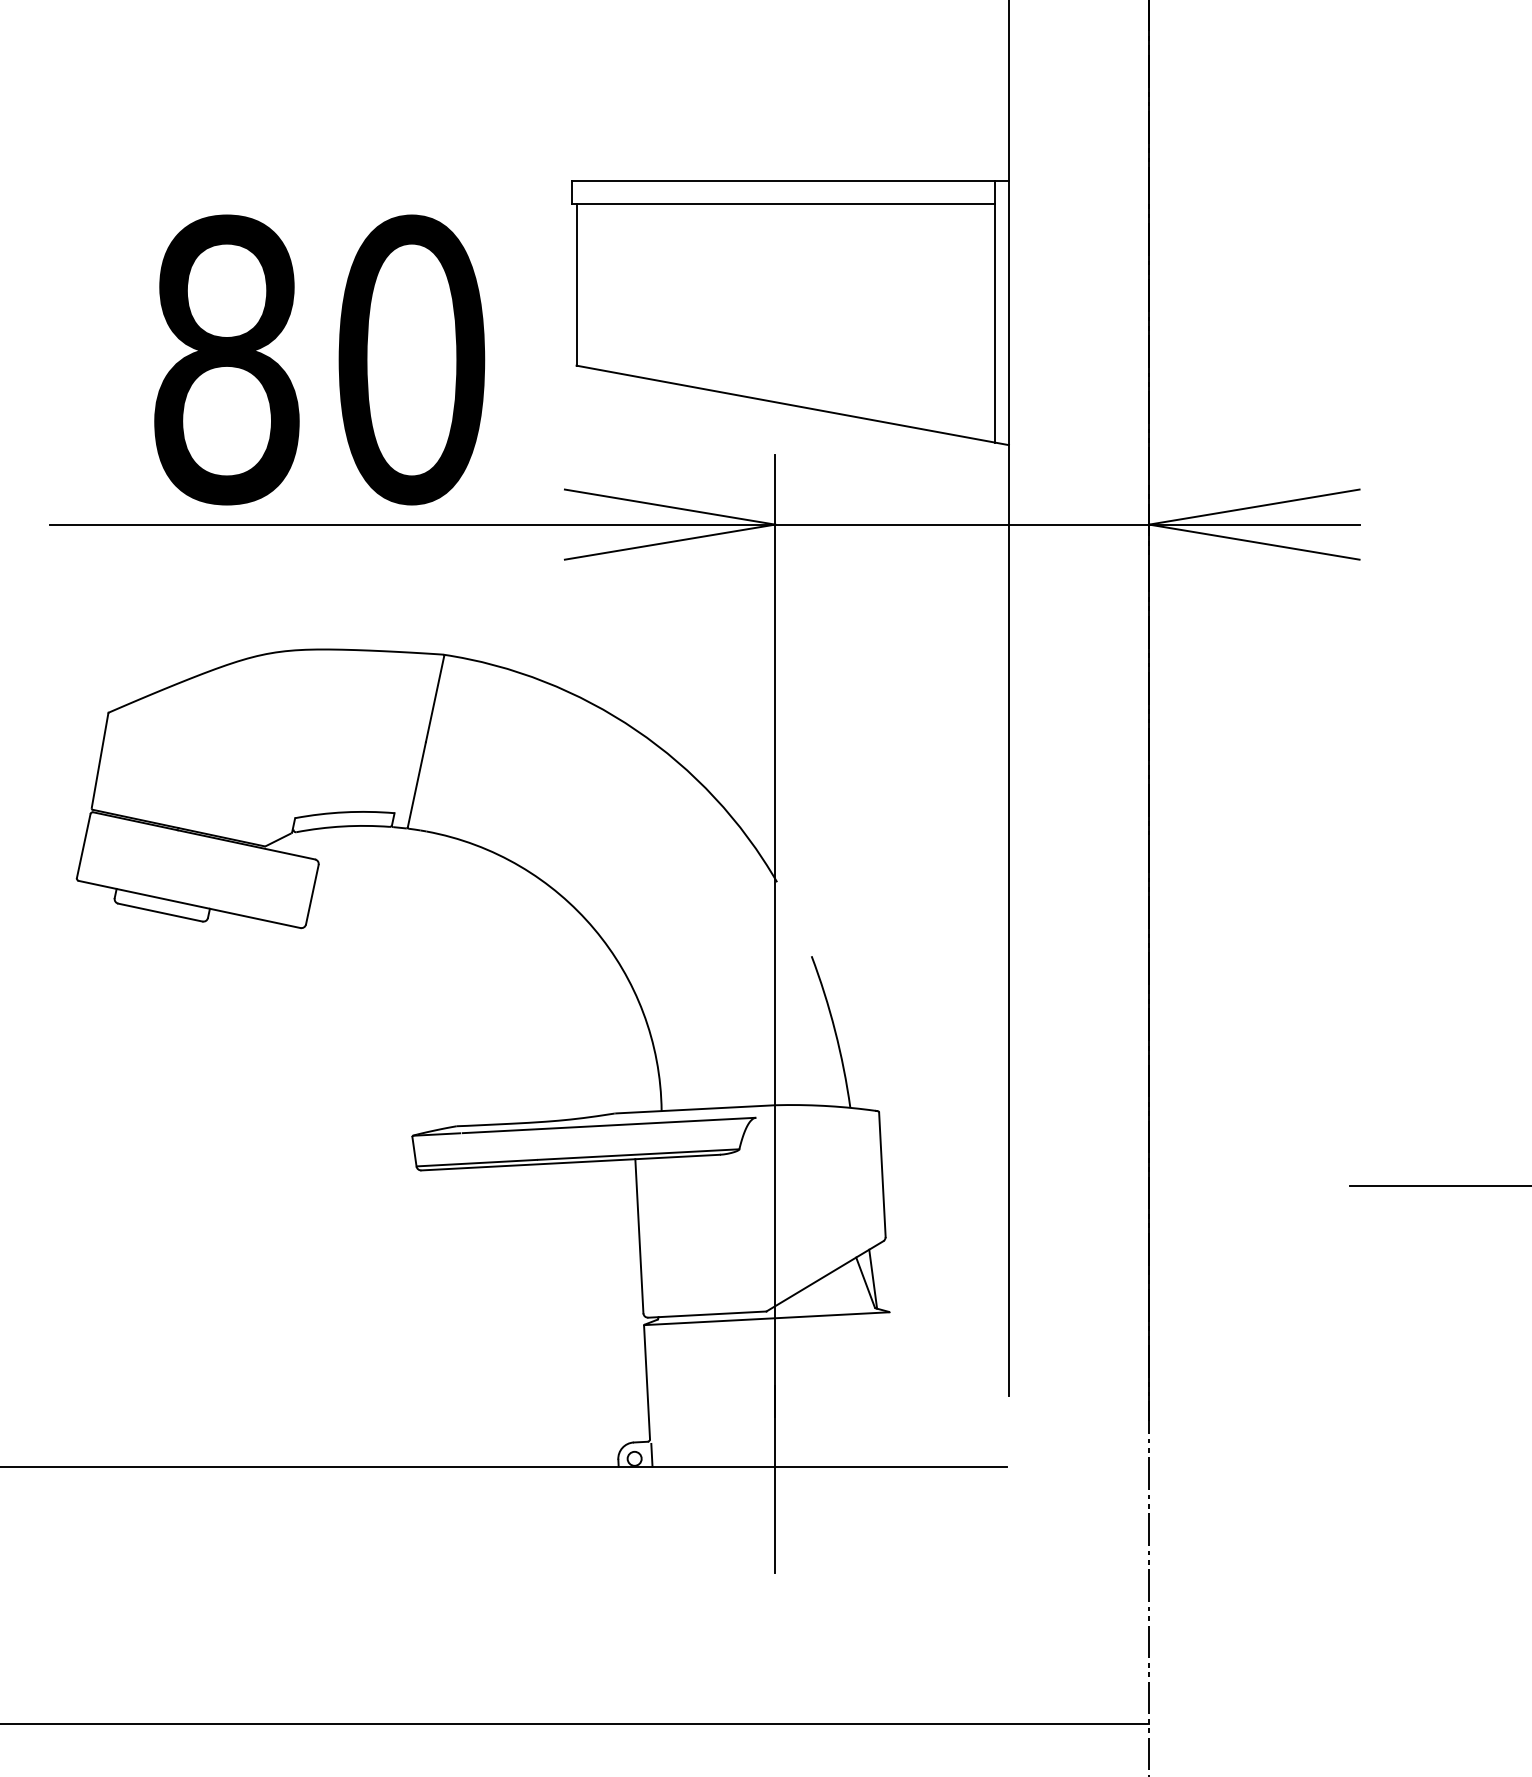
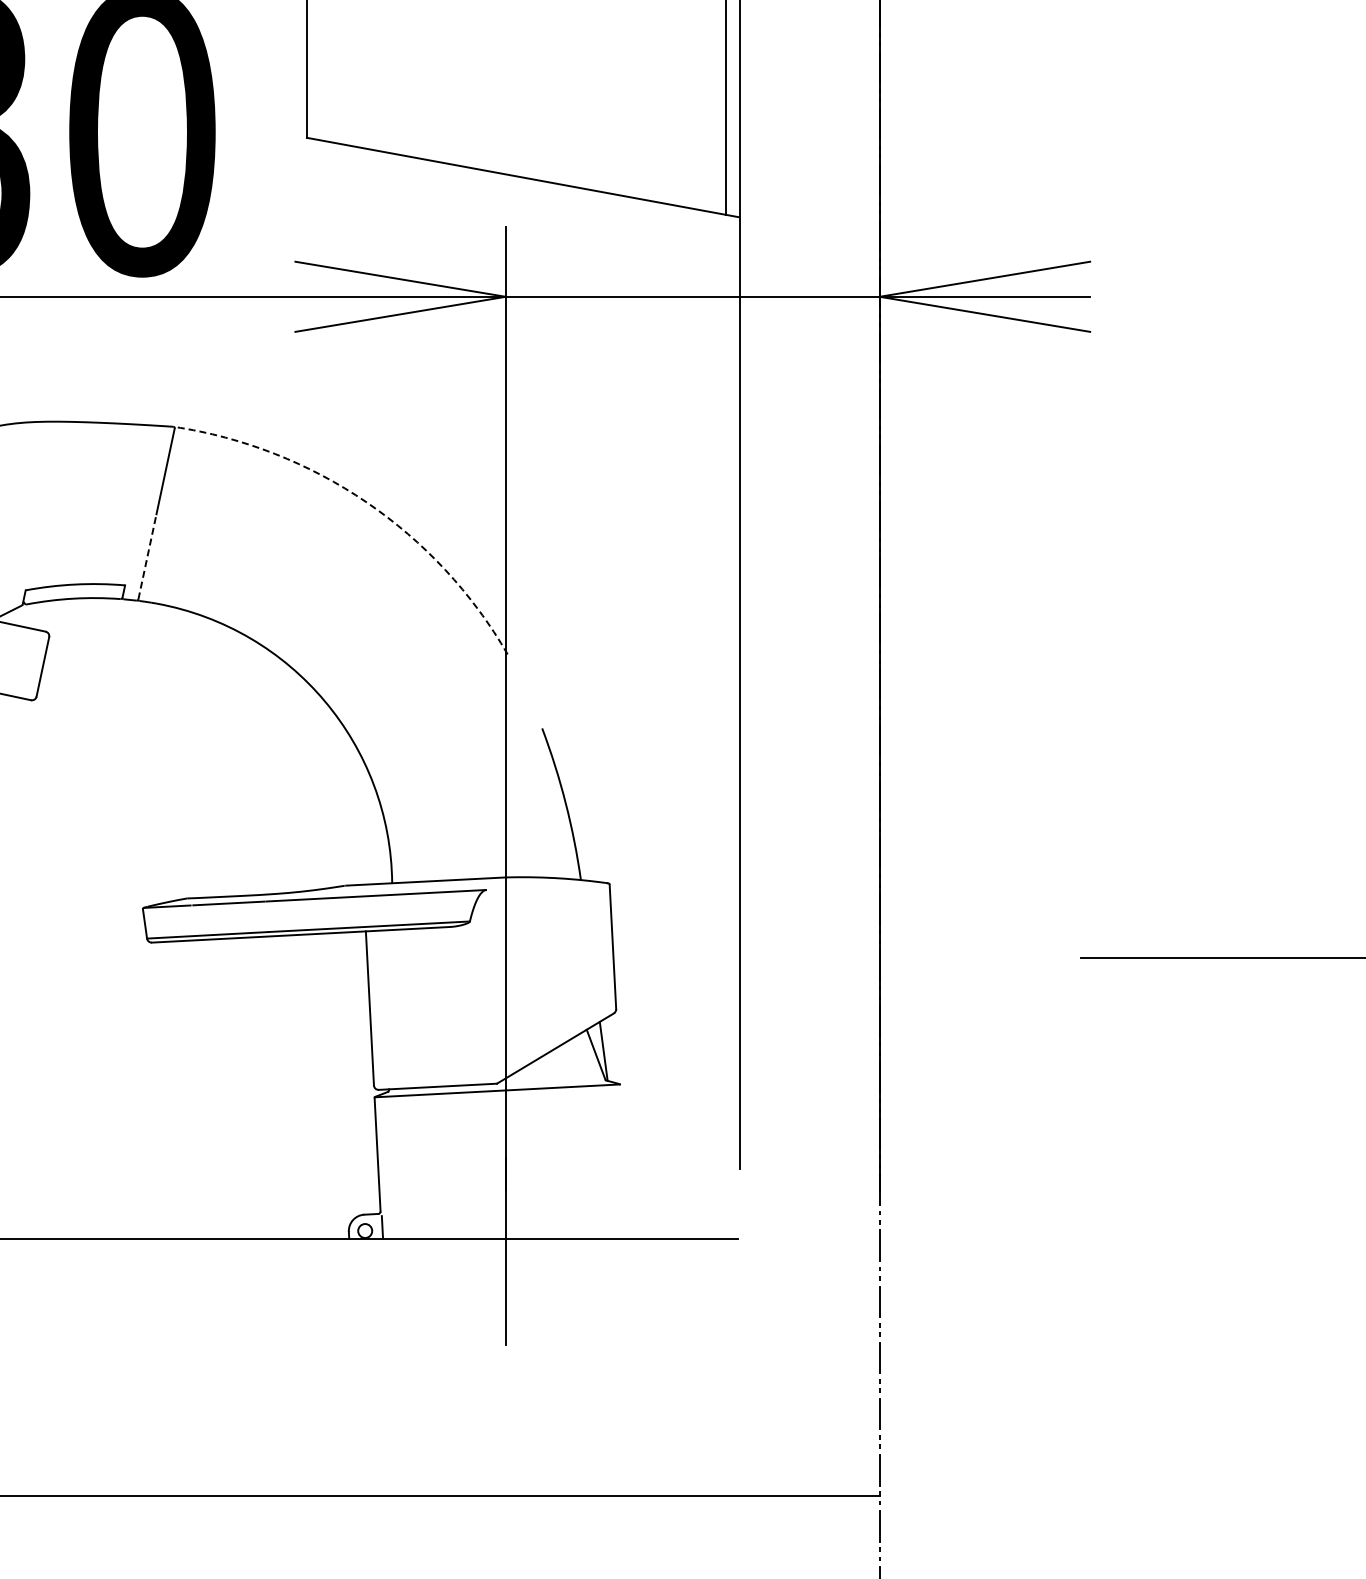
arc: (636, 730) -> (367, 502), solid -> dashed
line: (417, 784) -> (148, 556), solid -> dashed

